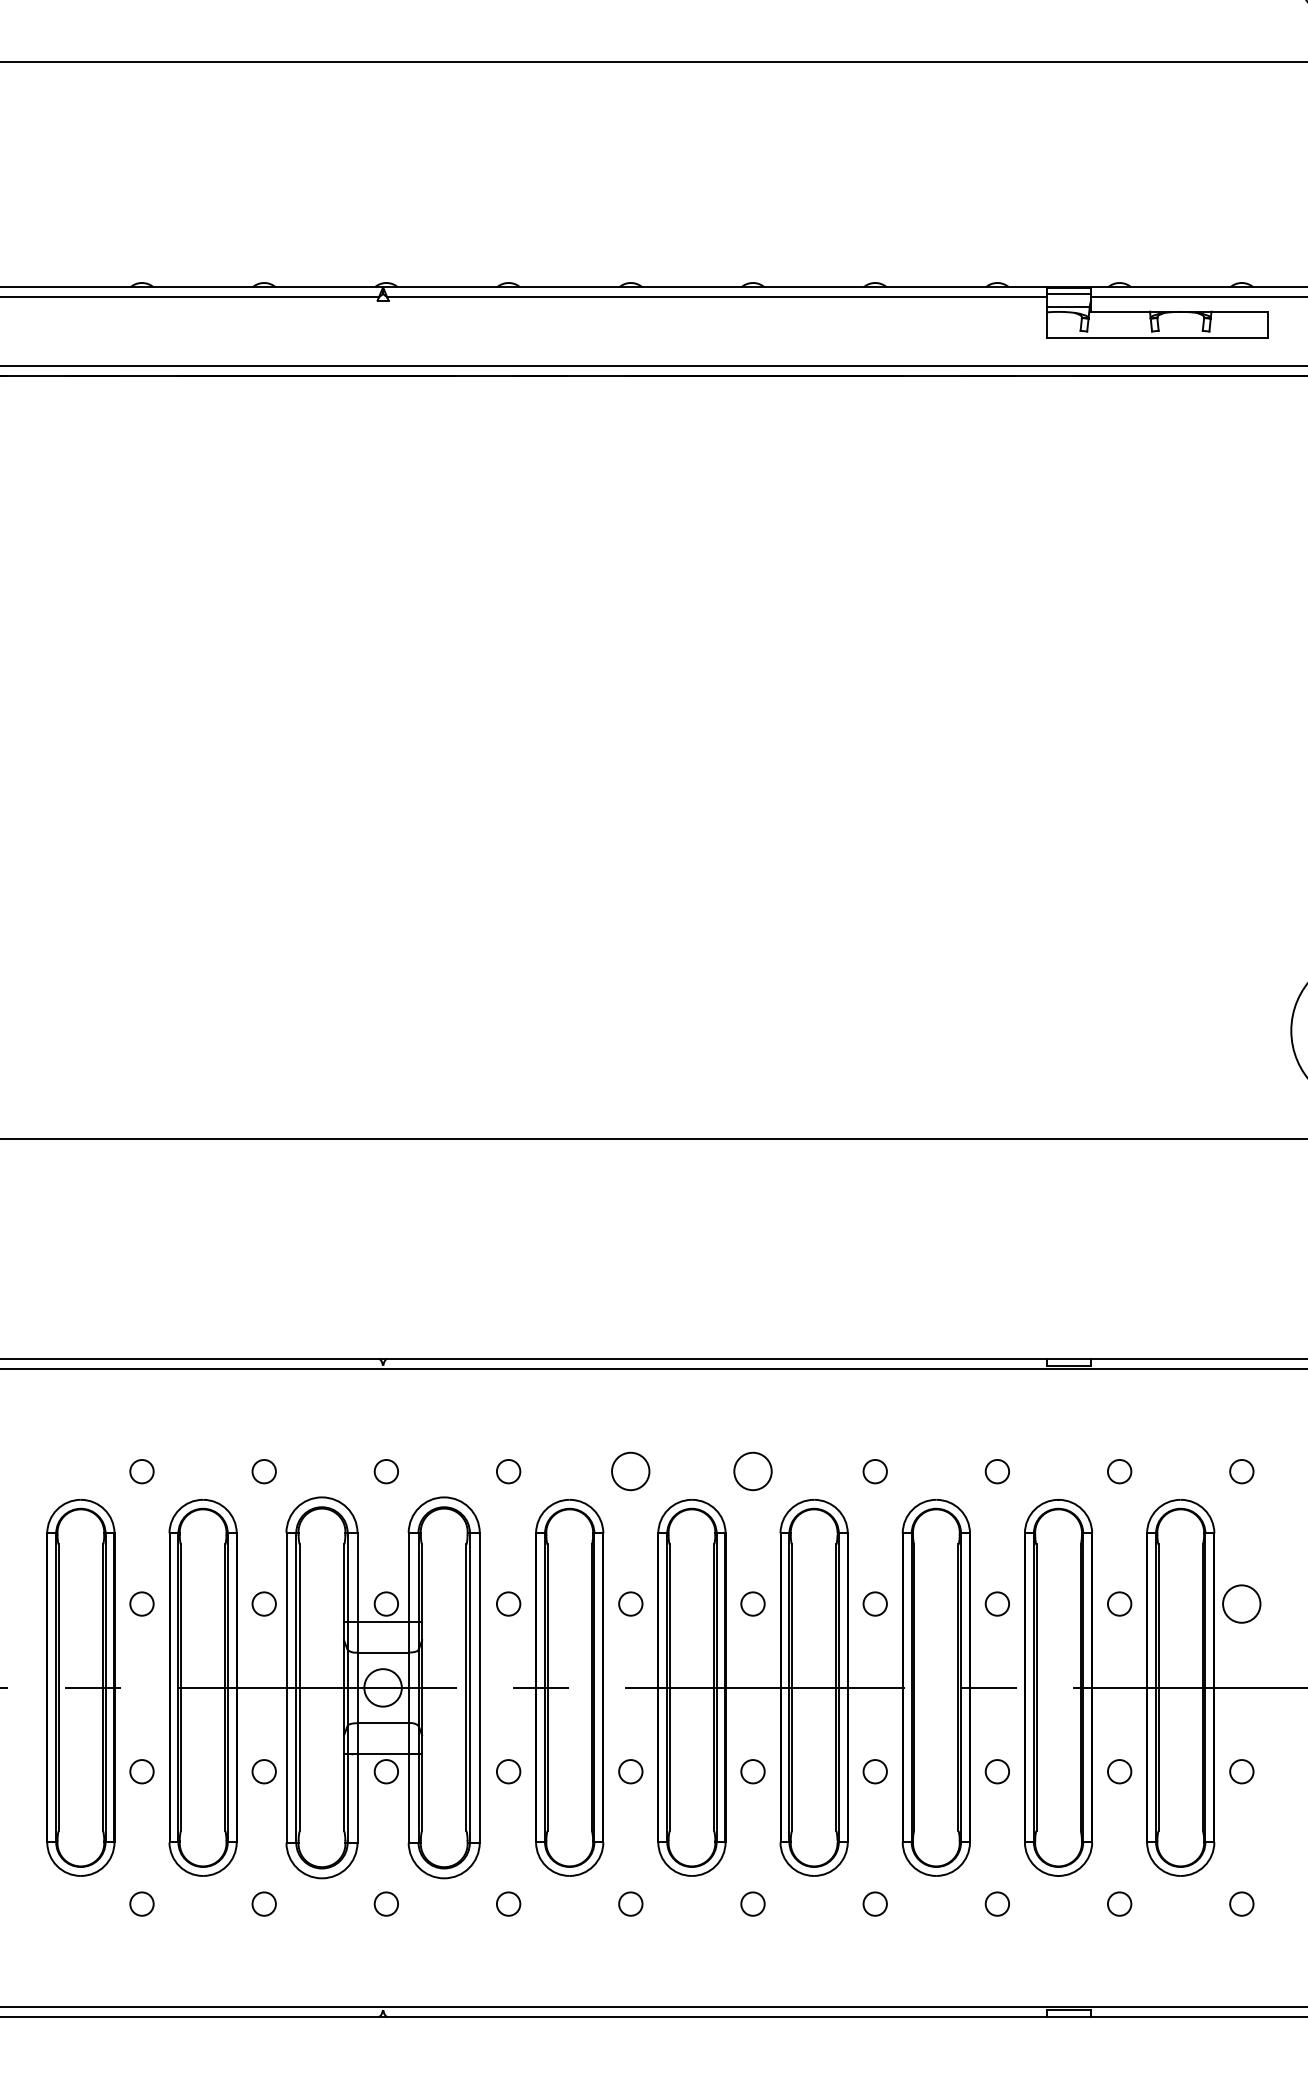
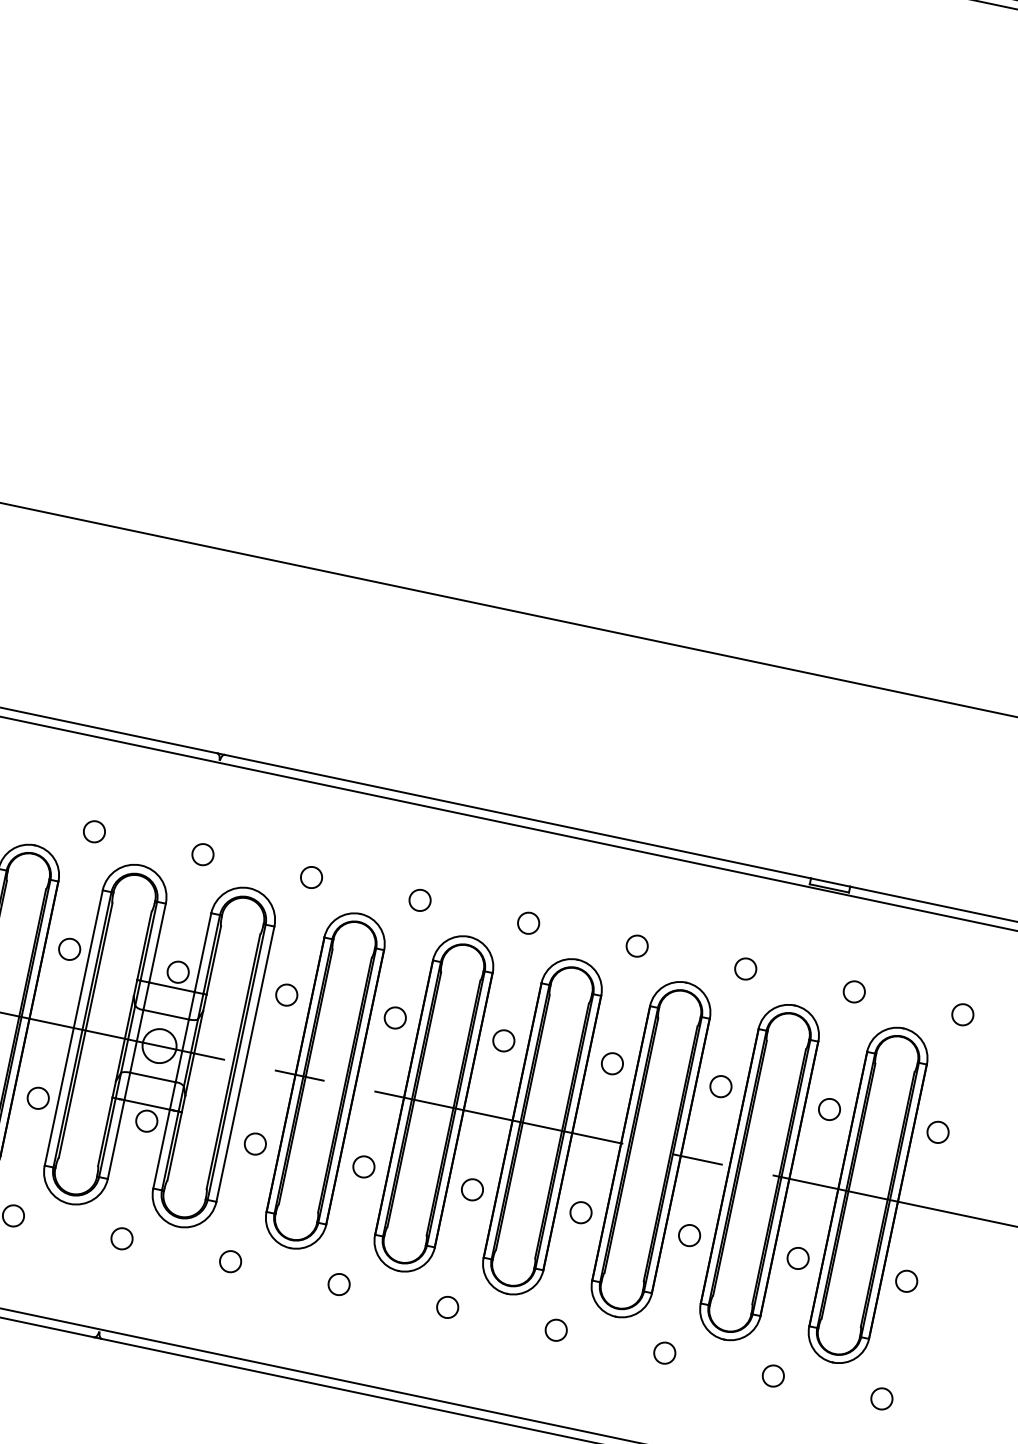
circle: (630, 1471) -> (419, 900), size x0.62
circle: (752, 1471) -> (528, 923), size x0.62
circle: (1241, 1603) -> (937, 1131), size x0.62

